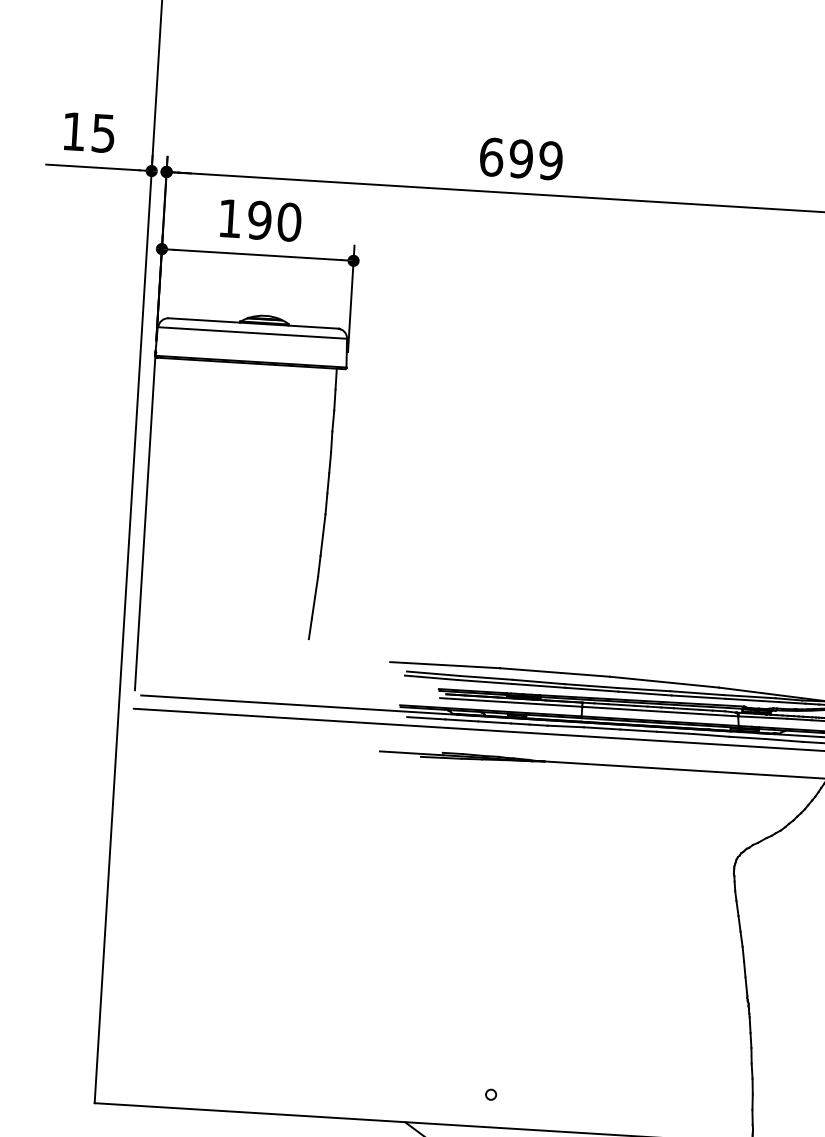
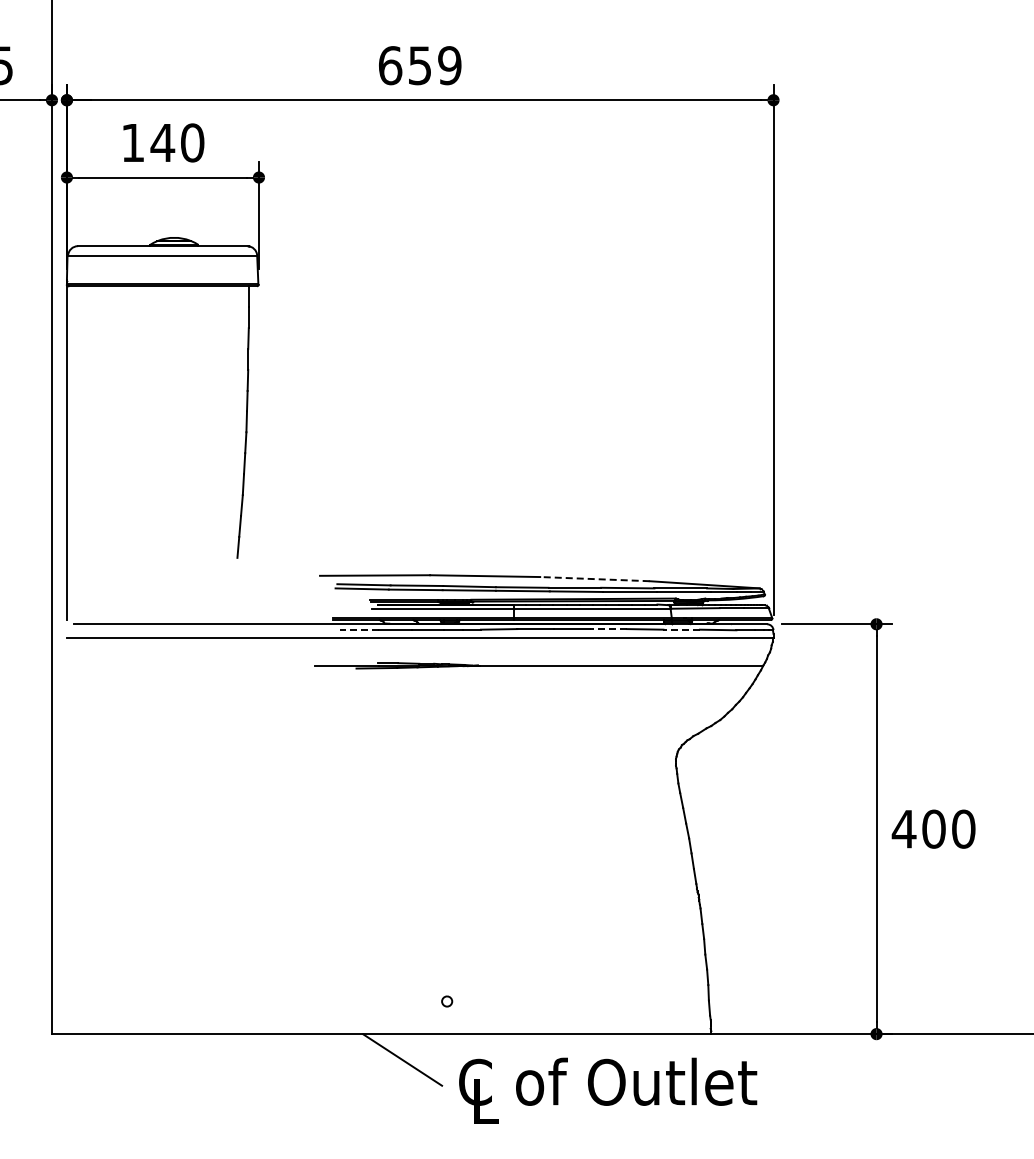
text: (520, 158) -> (419, 65), 699 -> 659
text: (259, 219) -> (162, 142), 190 -> 140
line: (663, 682) -> (594, 579), solid -> dashed
line: (426, 718) -> (359, 629), solid -> dashed
line: (674, 733) -> (608, 629), solid -> dashed
line: (747, 737) -> (681, 629), solid -> dashed

